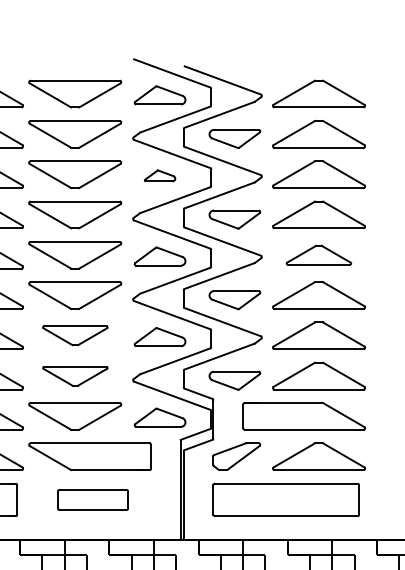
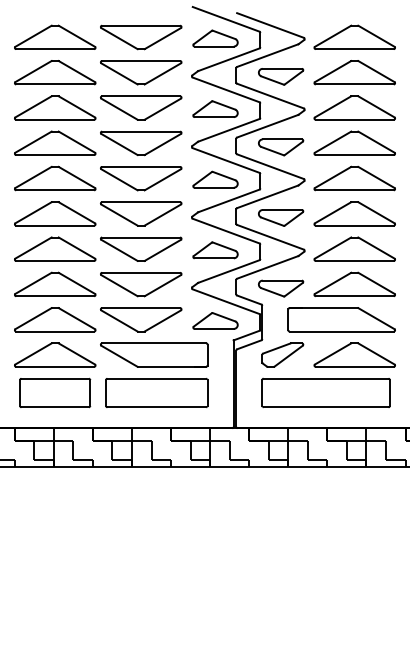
part: (160, 175) -> (215, 108), size x1.67
part: (318, 255) -> (354, 178), size x1.43
part: (75, 335) -> (141, 248), size x1.43
part: (75, 376) -> (141, 284), size x1.43
part: (92, 499) -> (156, 392), size x1.67

